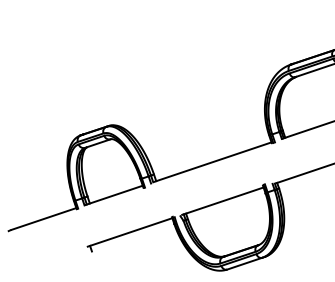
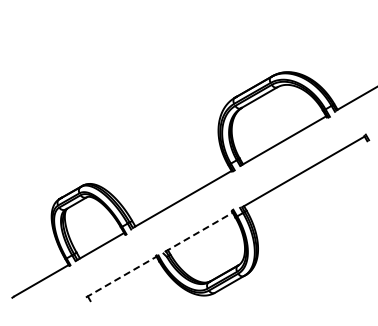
line: (223, 201) -> (199, 232), solid -> dashed
line: (130, 232) -> (121, 277), solid -> dashed

